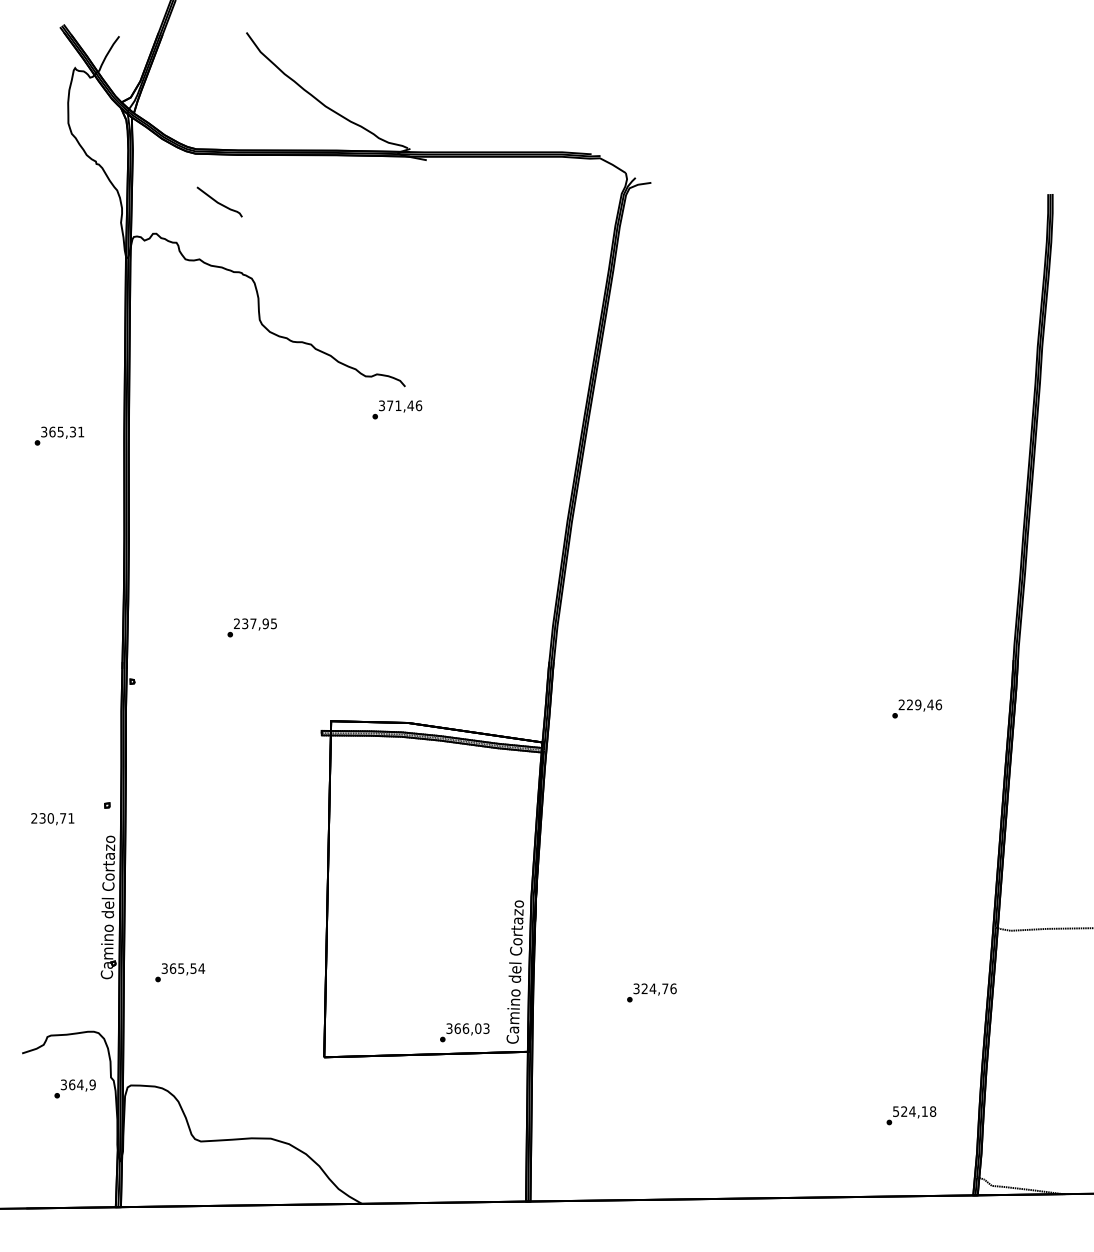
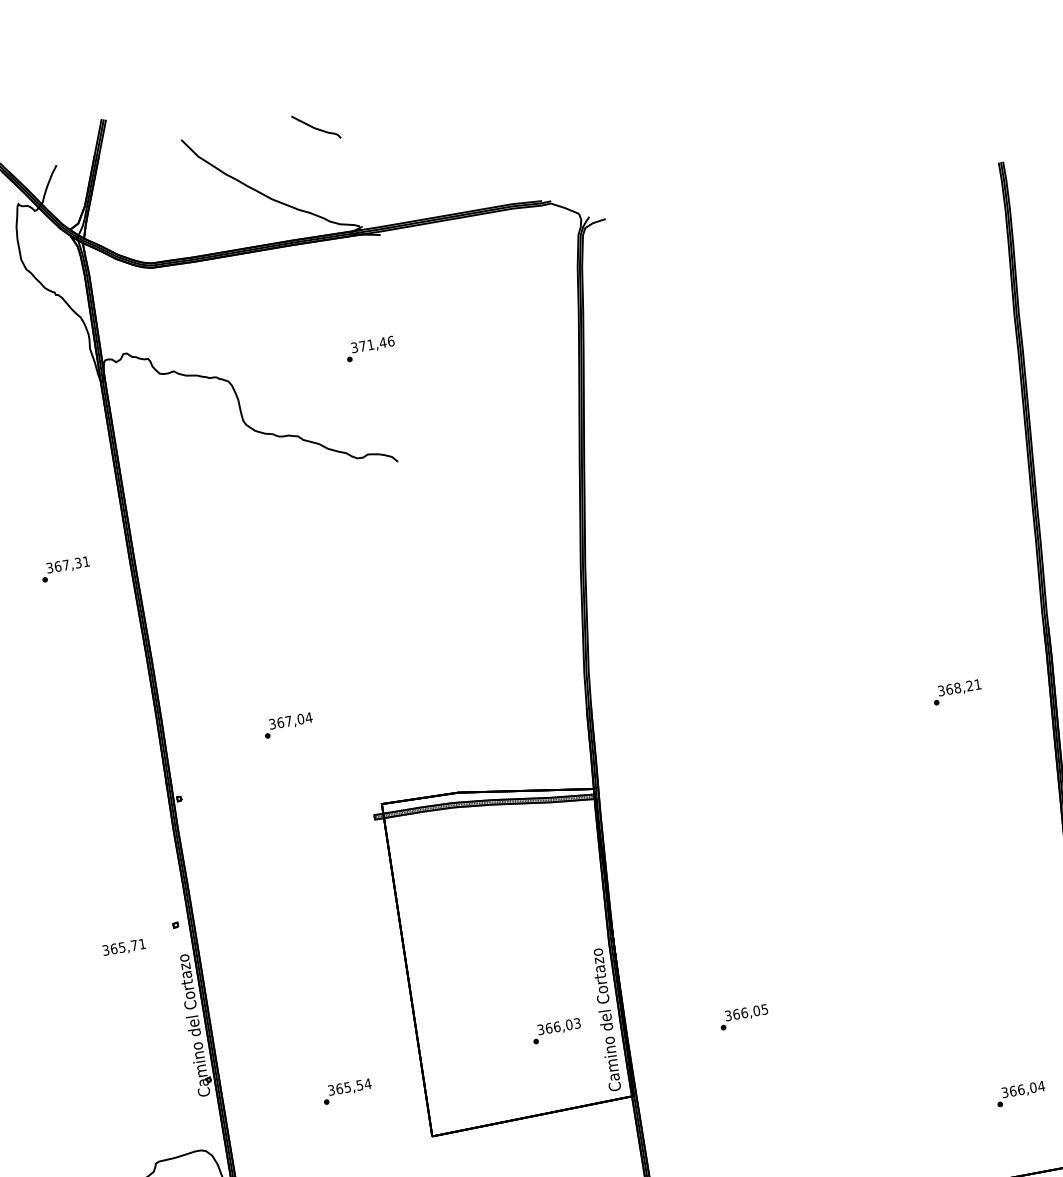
part: (219, 201) -> (315, 126), moved
text: (397, 409) -> (370, 348), moved
text: (60, 431) -> (65, 564), 365,31 -> 367,31
text: (255, 623) -> (290, 720), 237,95 -> 367,04
text: (920, 704) -> (959, 687), 229,46 -> 368,21
text: (42, 818) -> (113, 949), 230,71 -> 365,71
text: (180, 972) -> (347, 1091), moved
text: (658, 988) -> (749, 1011), 324,76 -> 366,05
text: (464, 1032) -> (556, 1030), moved
text: (914, 1111) -> (1023, 1089), 524,18 -> 366,04

